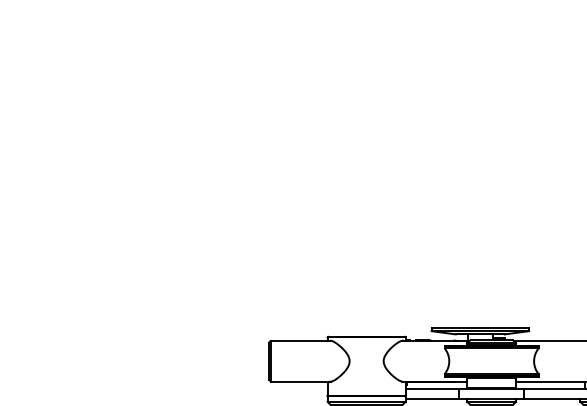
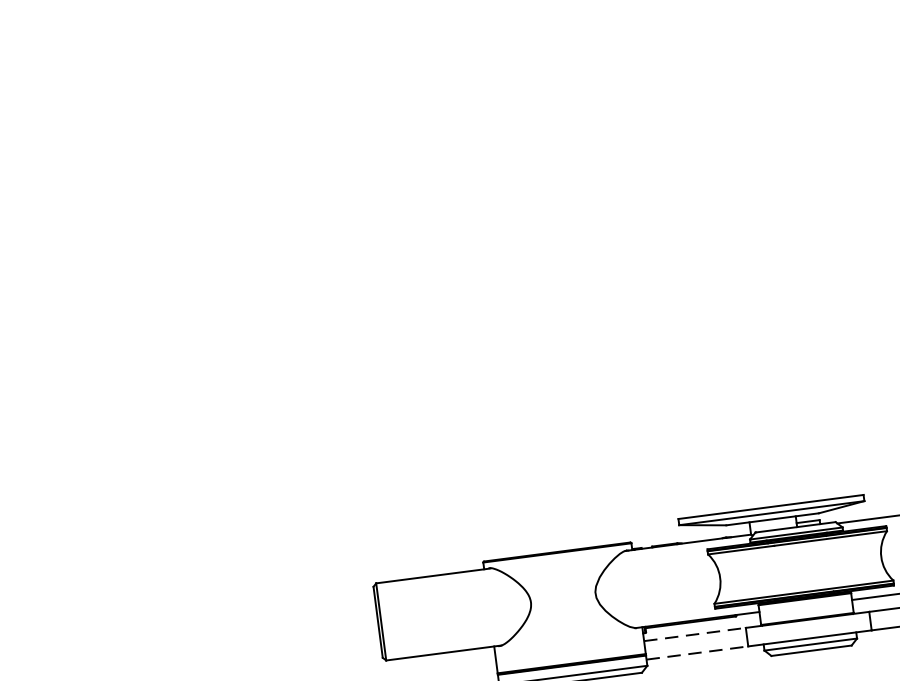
line: (432, 388) -> (695, 633), solid -> dashed
line: (432, 398) -> (697, 652), solid -> dashed

